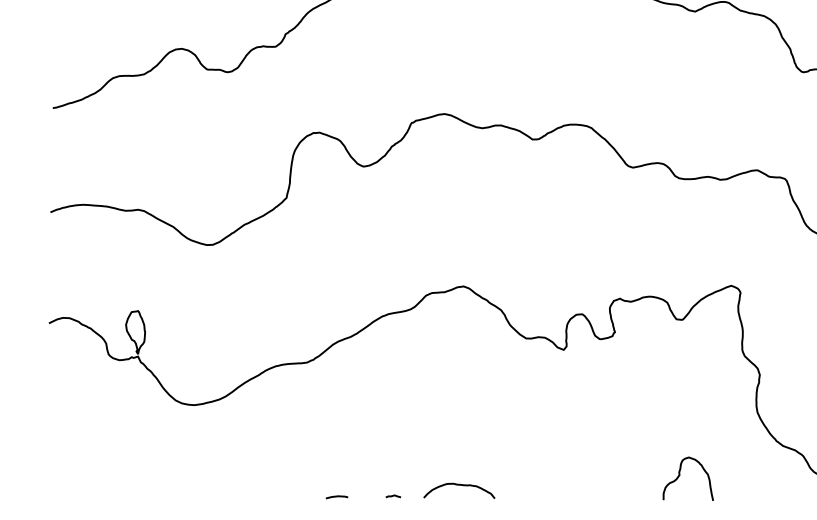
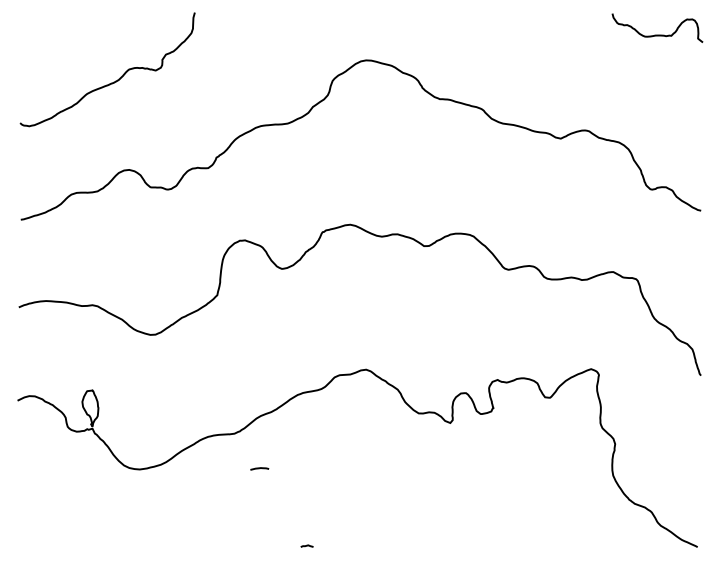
curve: (680, 475) -> (548, 528), removed
curve: (459, 486) -> (362, 537), removed
line: (336, 496) -> (259, 468), moved

